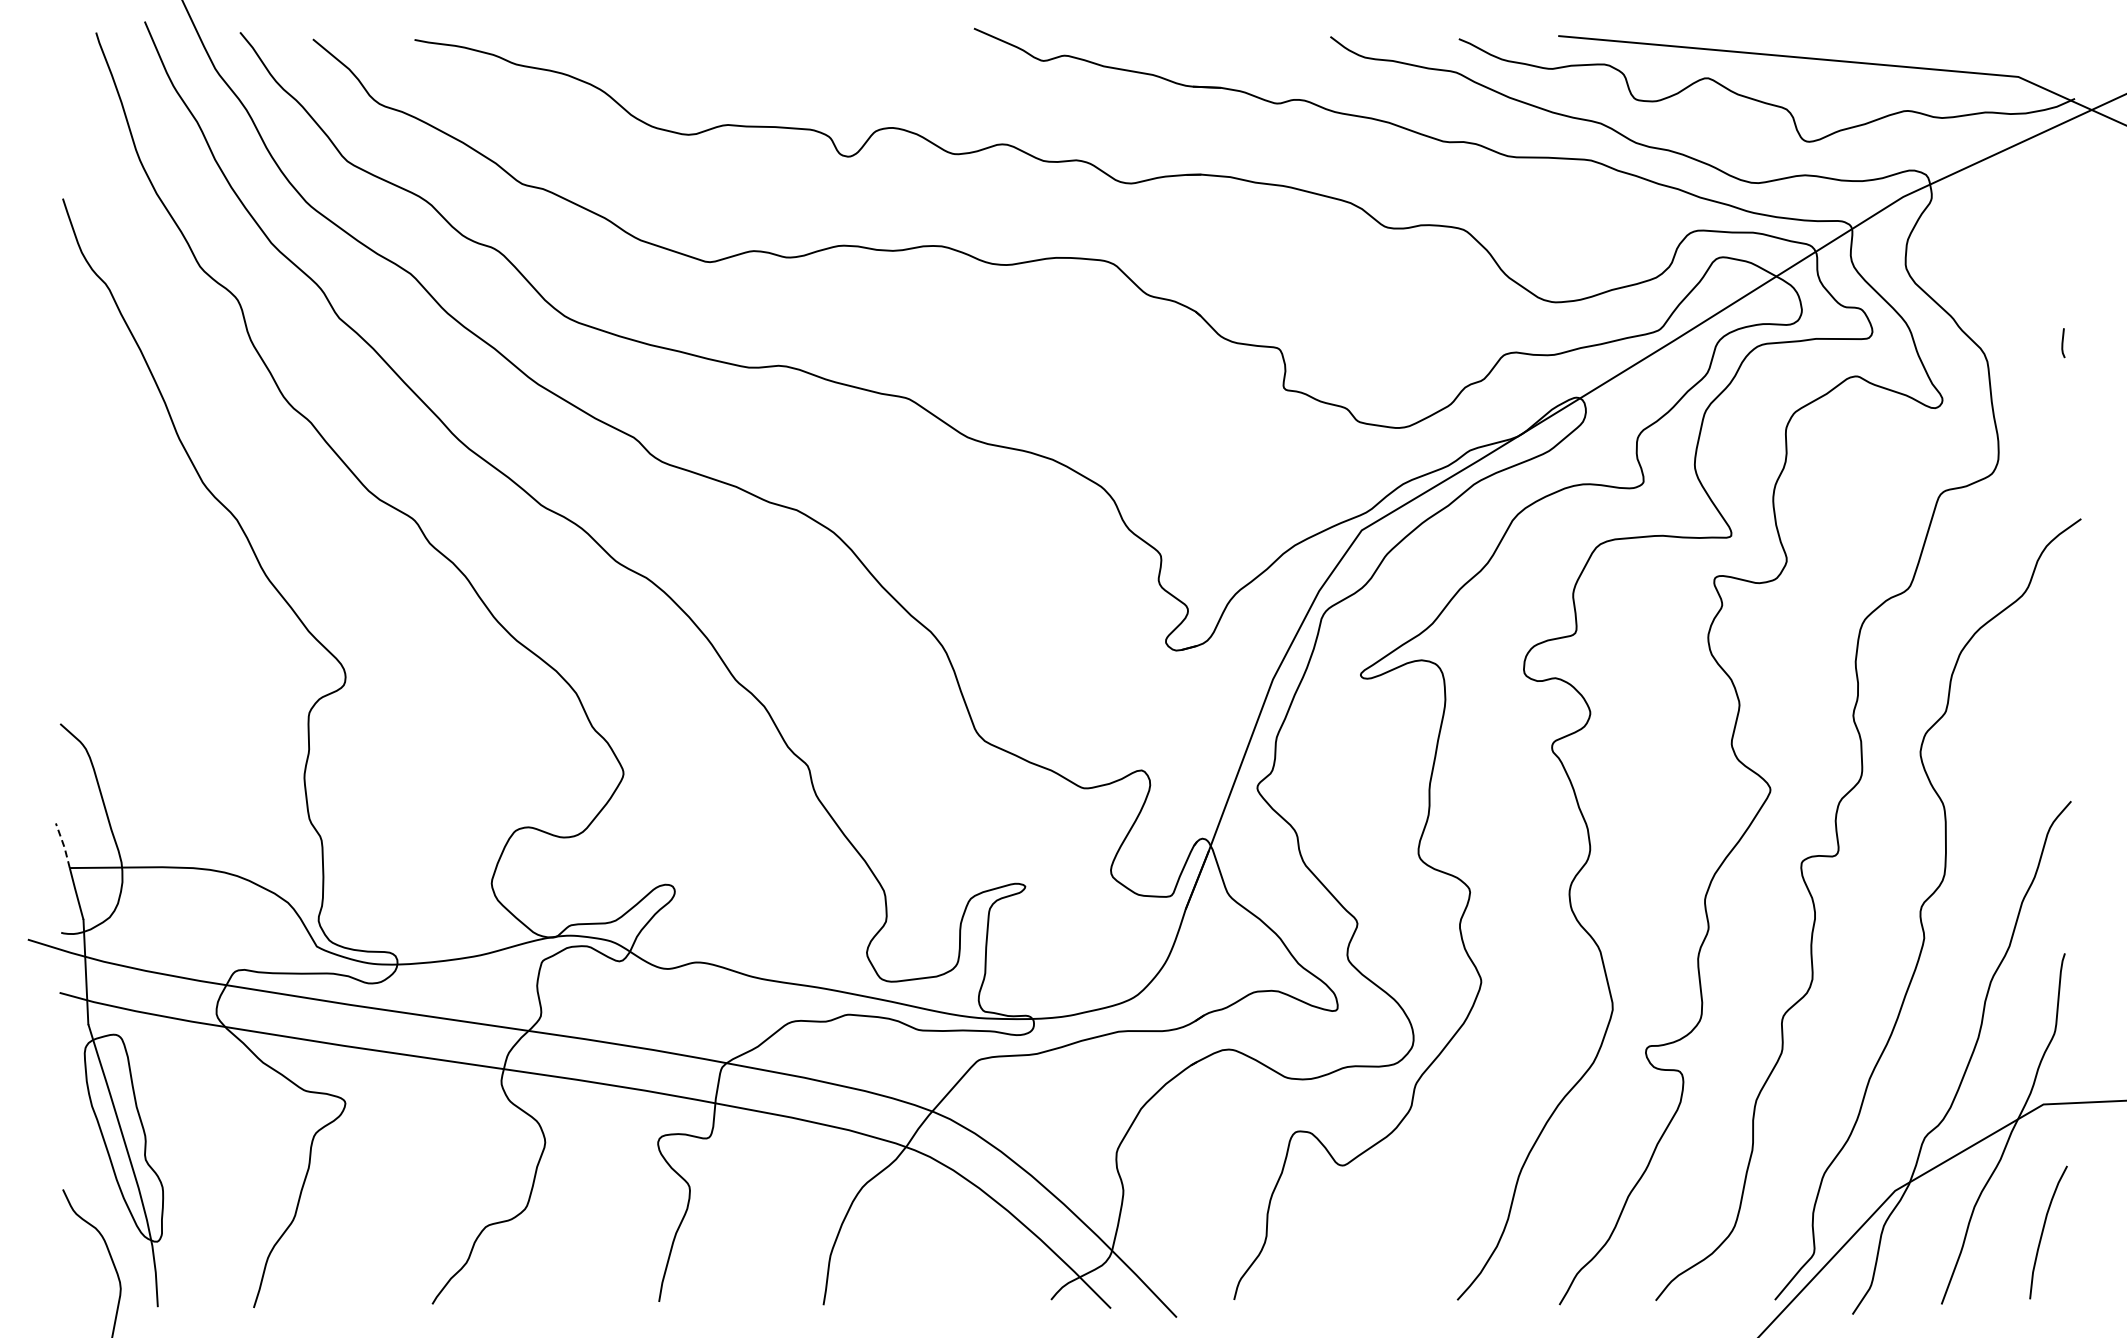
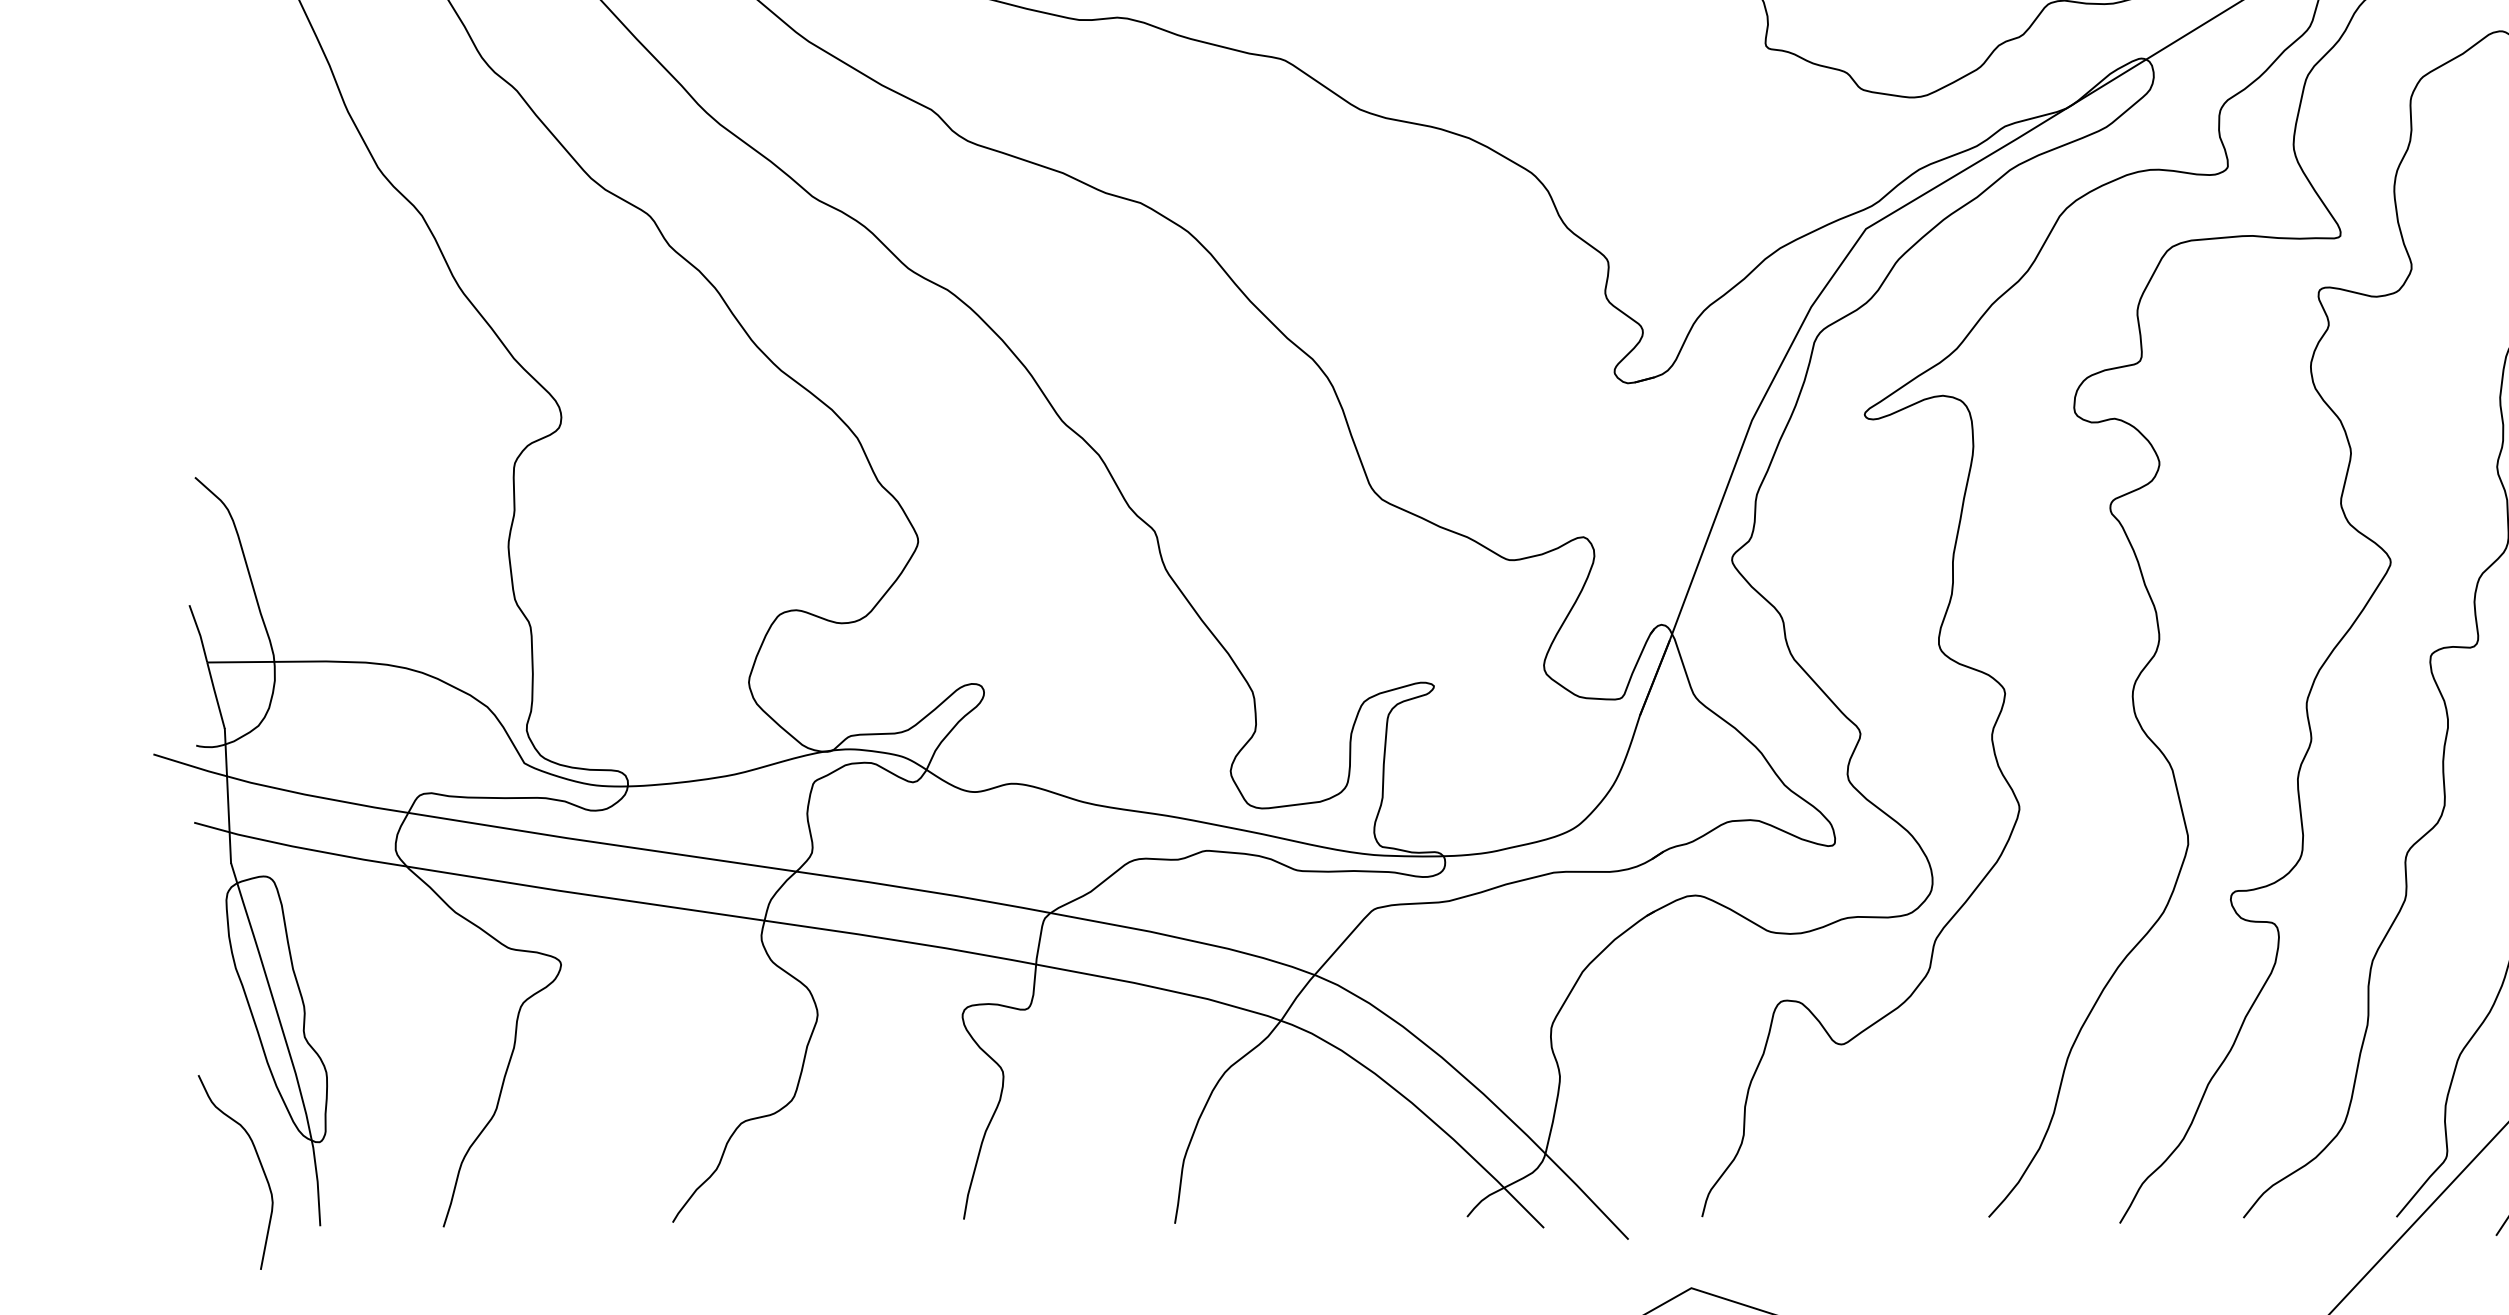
line: (63, 845) -> (199, 633), dashed -> solid

